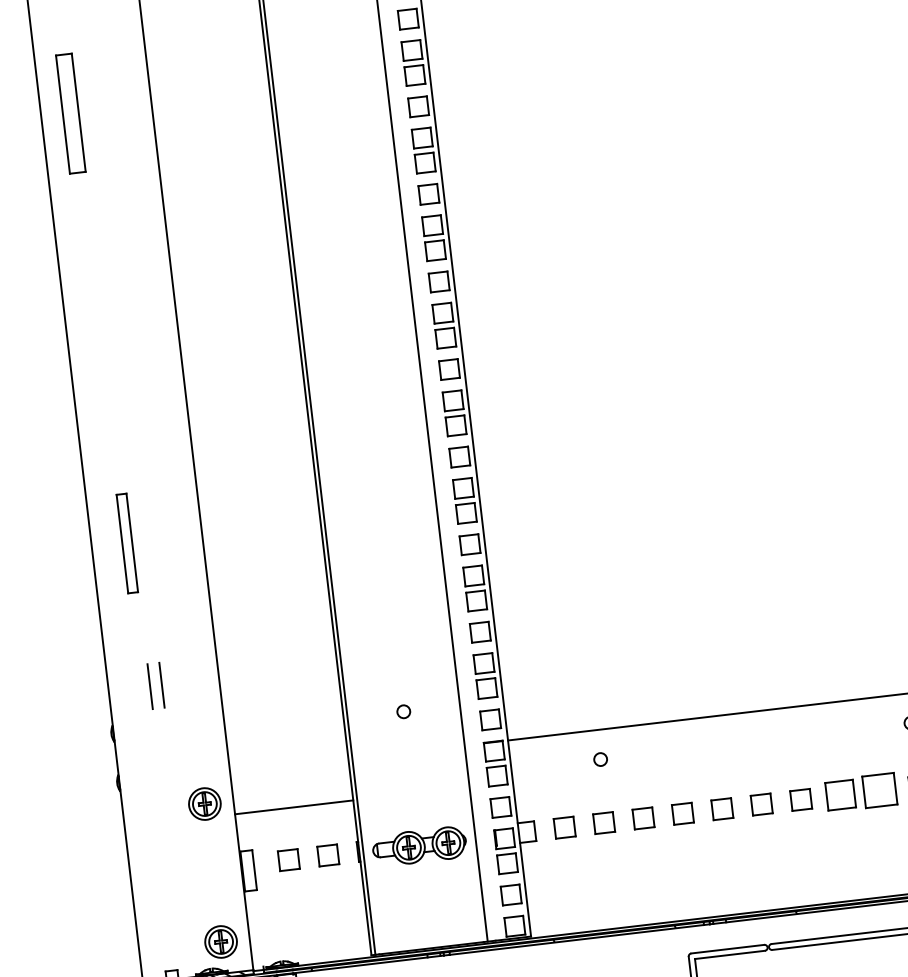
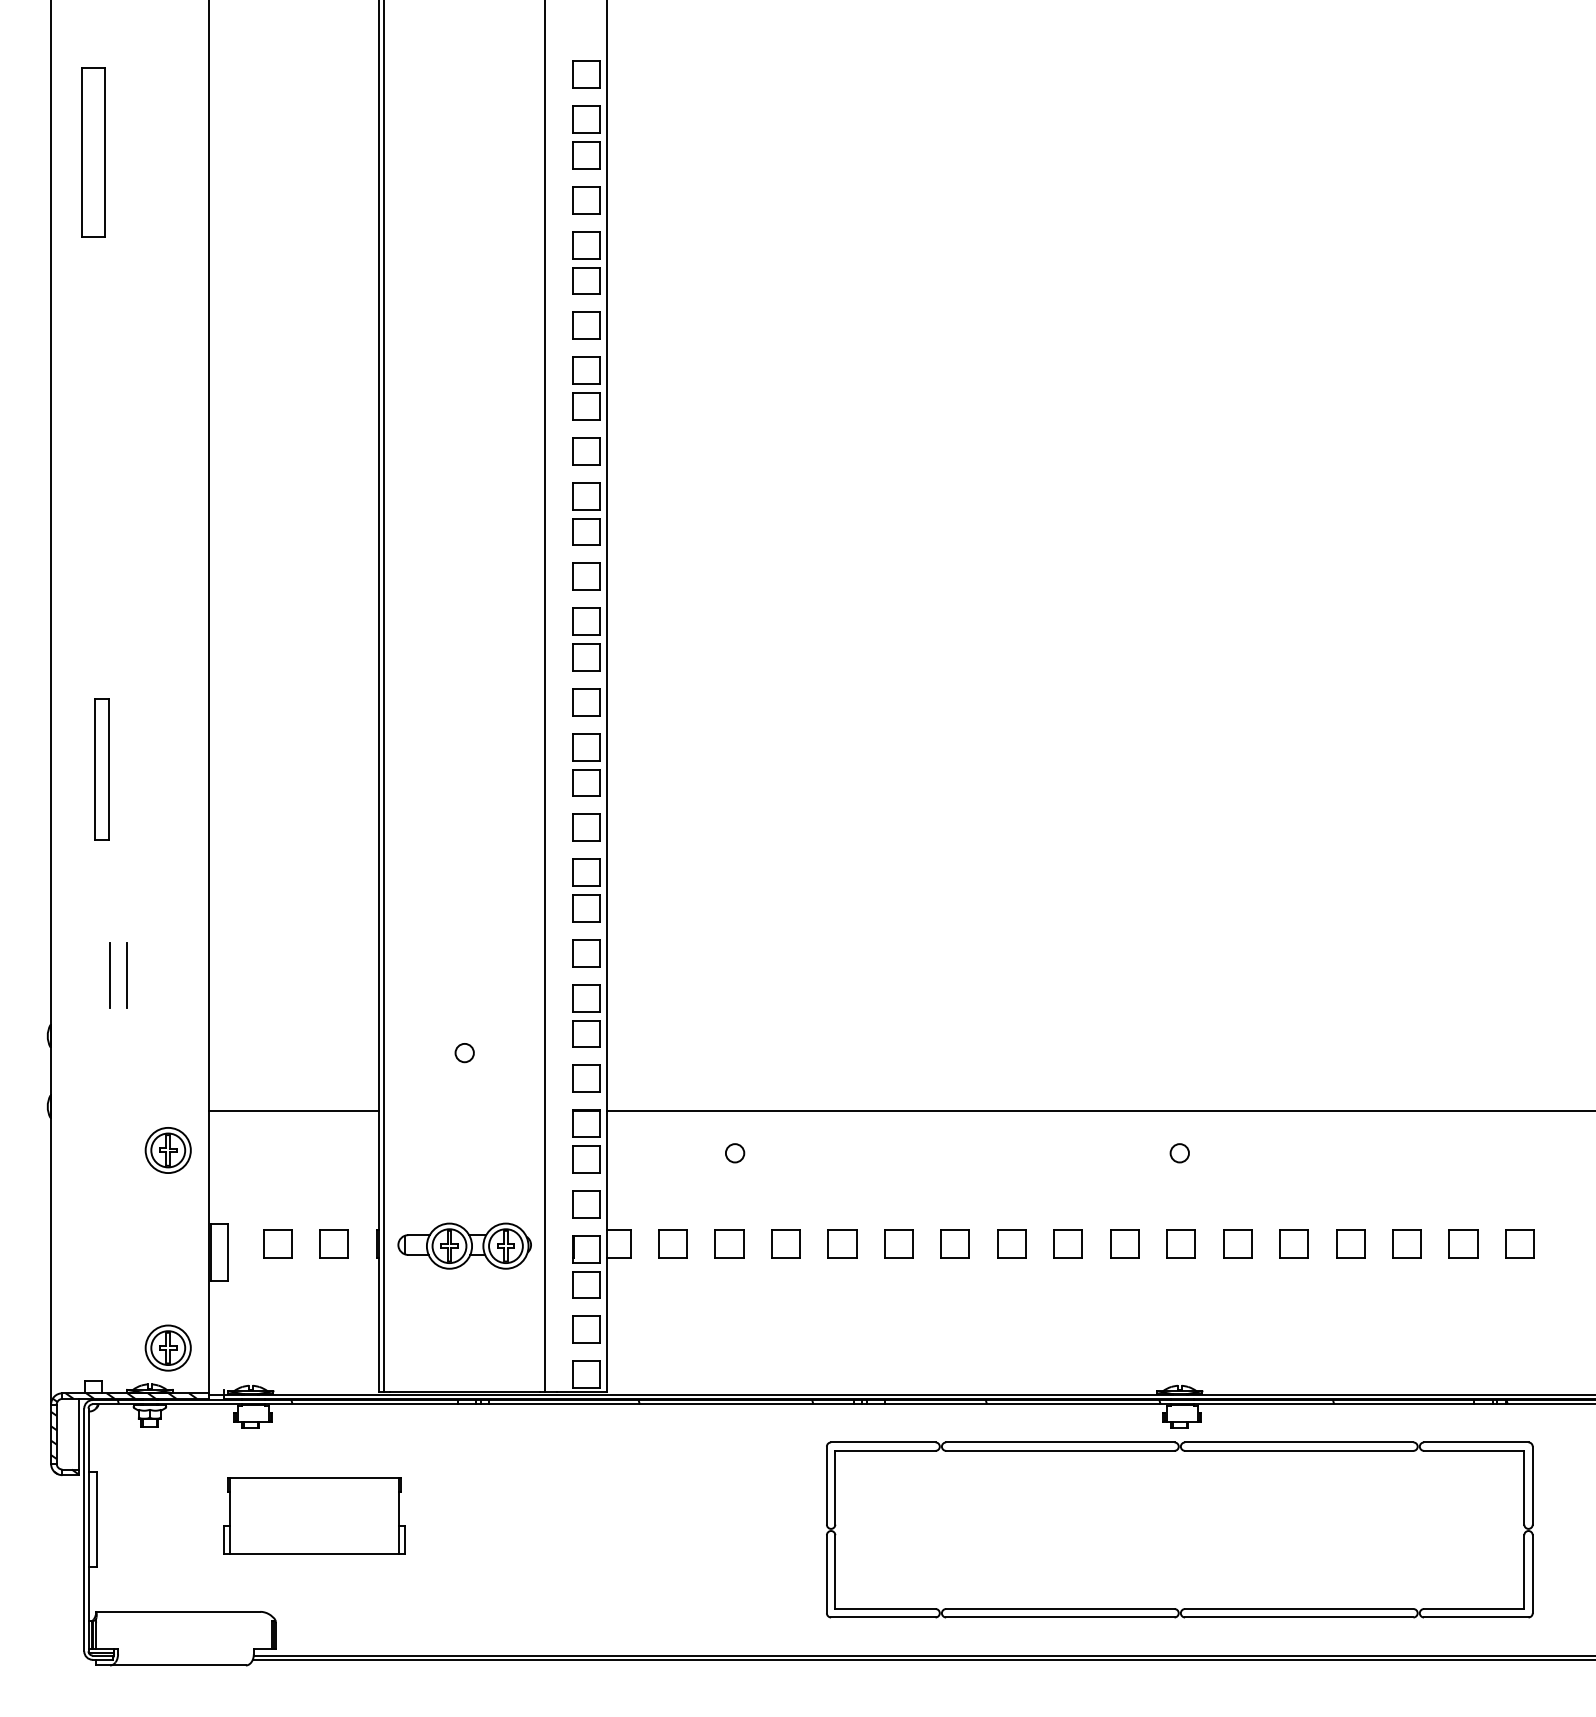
part: (879, 790) -> (1124, 1243), size x0.62
part: (840, 795) -> (1067, 1243), size x0.71
line: (293, 807) -> (293, 1110), moved

